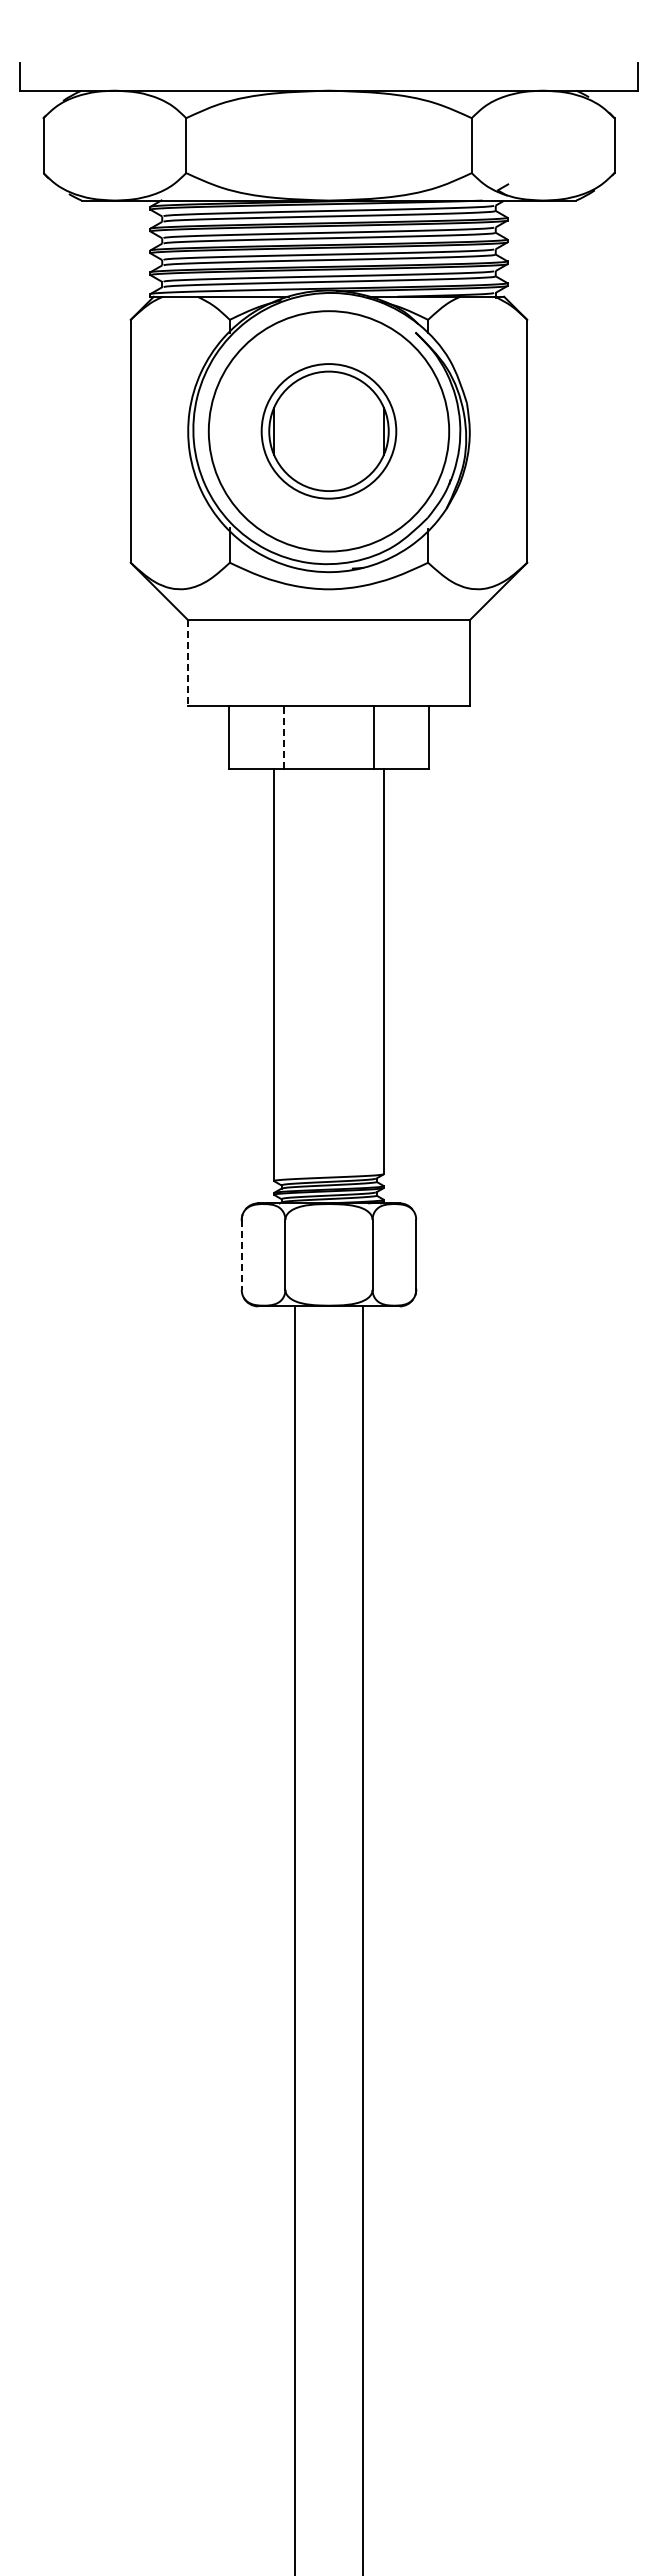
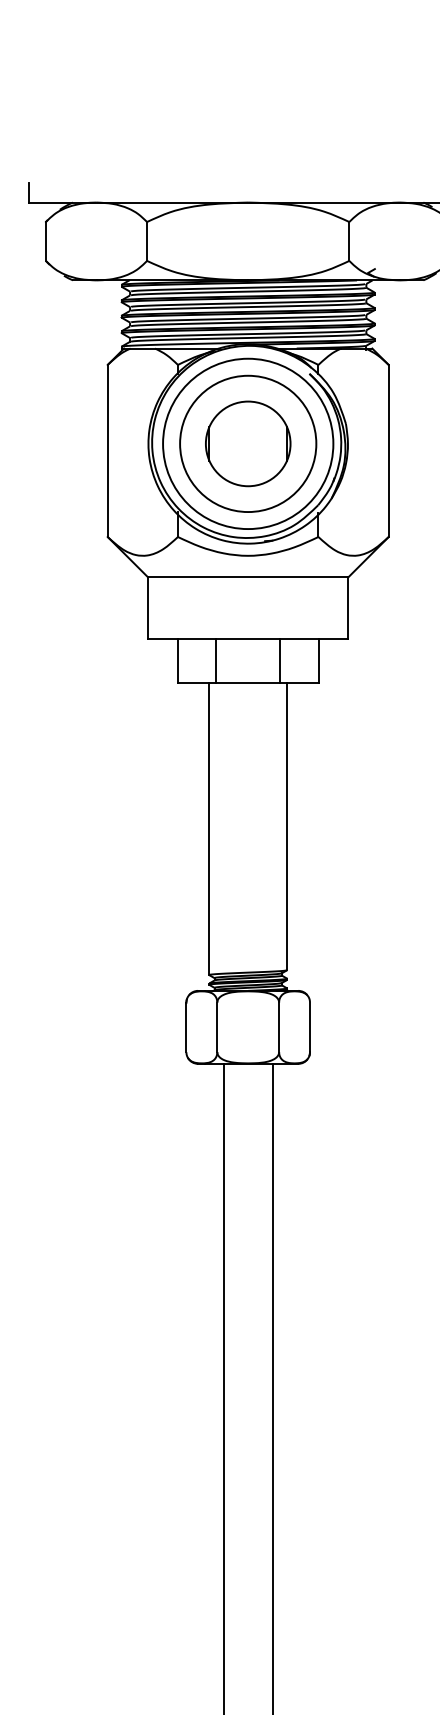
circle: (328, 431) -> (247, 444), size x1.43
line: (187, 663) -> (147, 608), dashed -> solid
line: (283, 736) -> (215, 660), dashed -> solid
line: (241, 1255) -> (186, 1027), dashed -> solid

